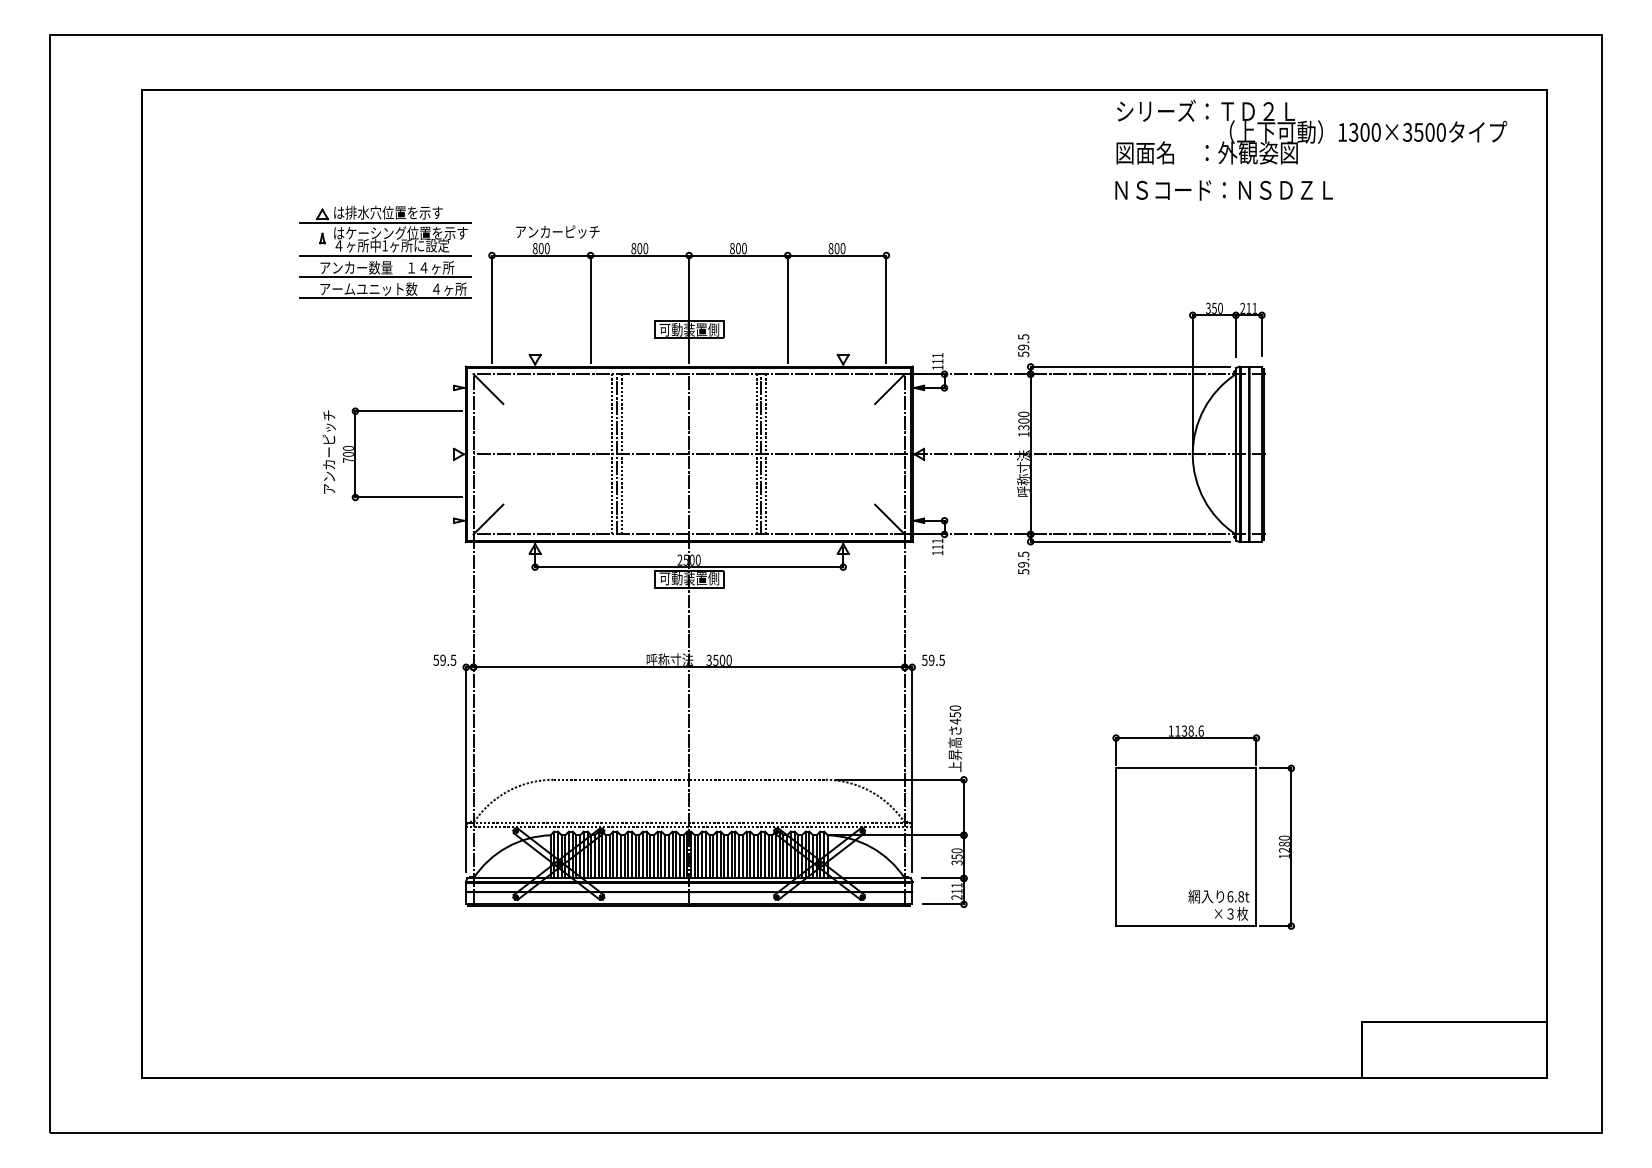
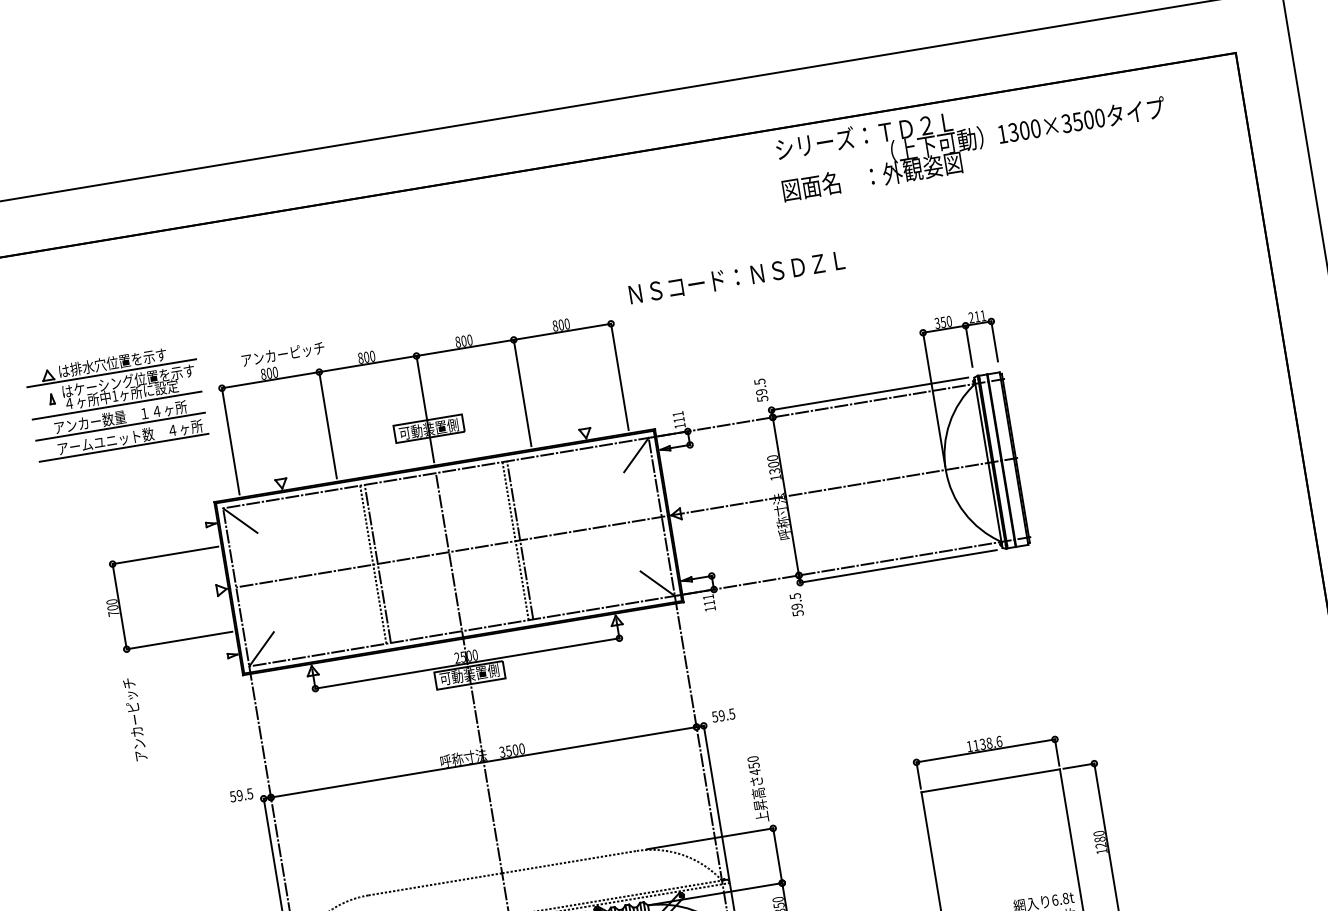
text: (1311, 131) -> (971, 138), moved
text: (1223, 190) -> (736, 277), moved
text: (328, 451) -> (134, 718), moved
line: (621, 454) -> (382, 563), removed
line: (765, 454) -> (524, 539), removed

